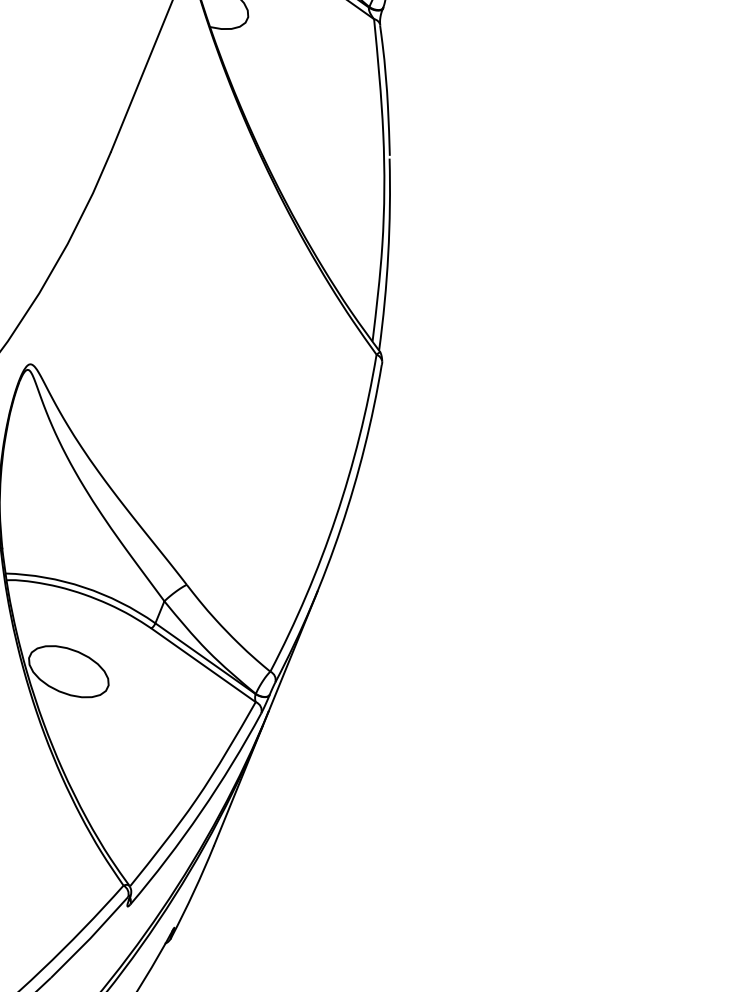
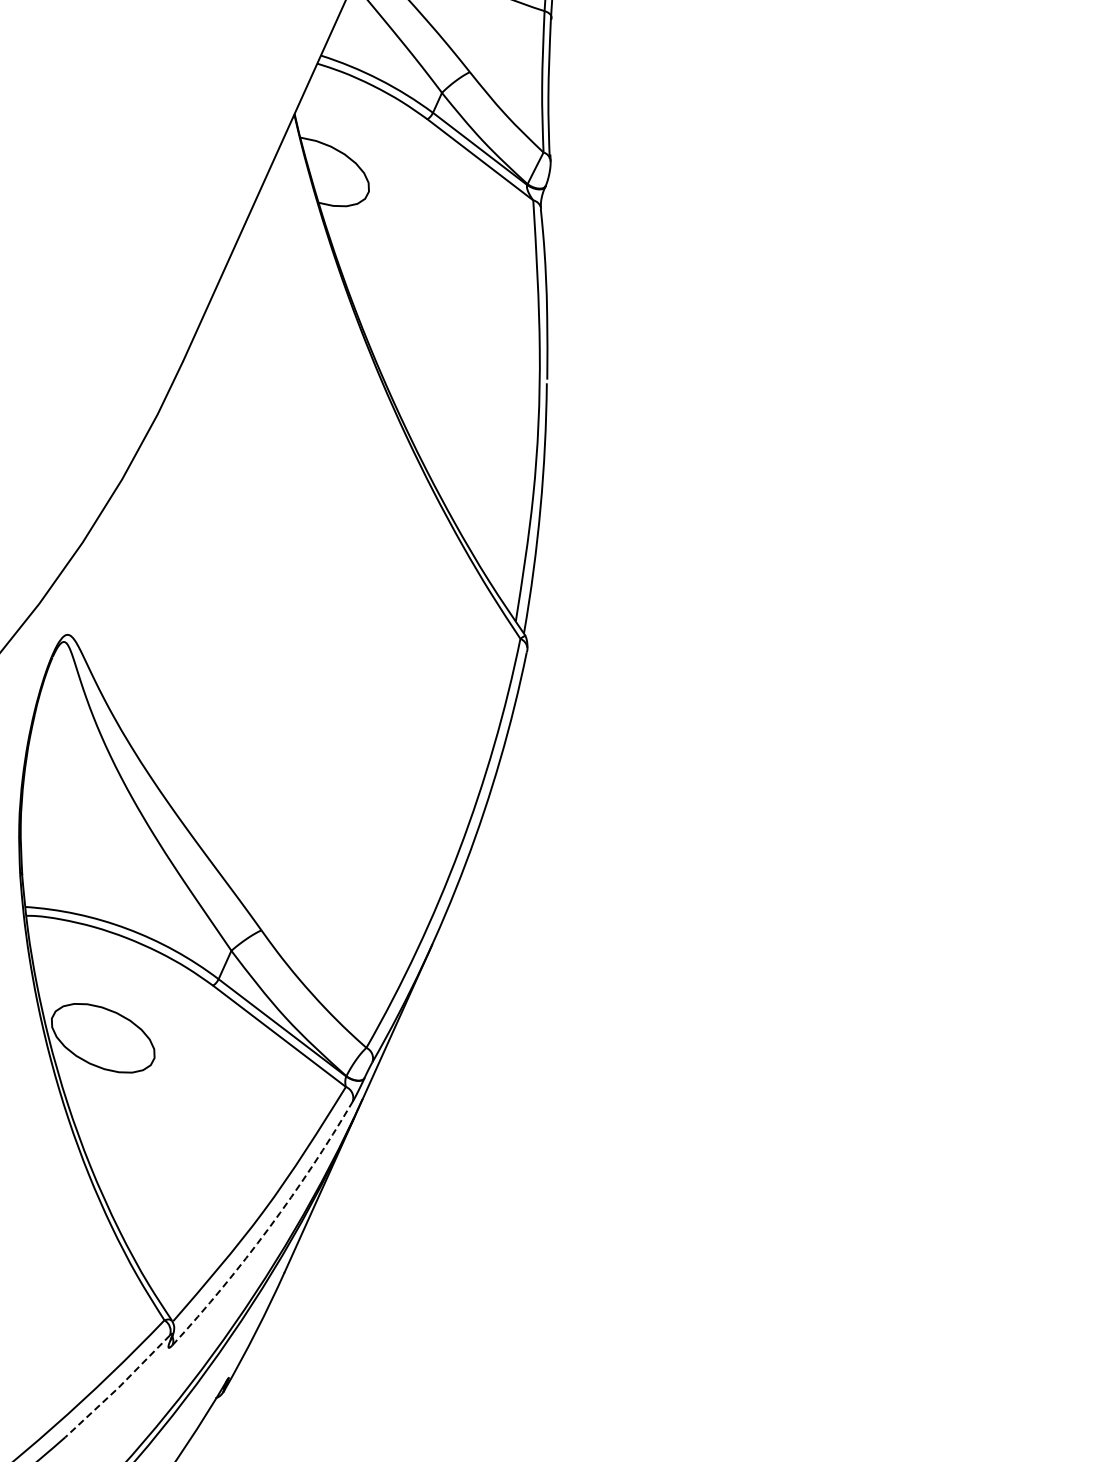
arc: (200, 812) -> (268, 1228), solid -> dashed
line: (90, 938) -> (118, 1387), solid -> dashed

